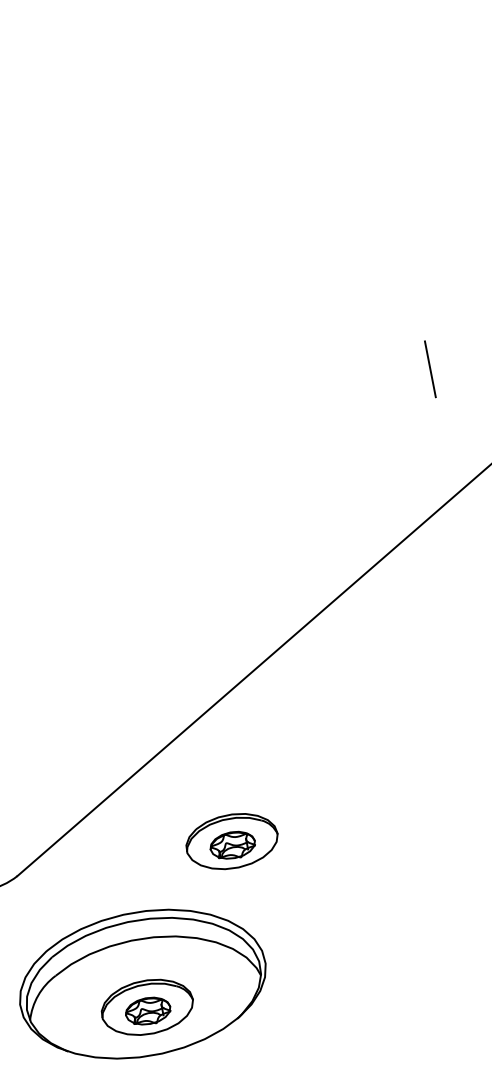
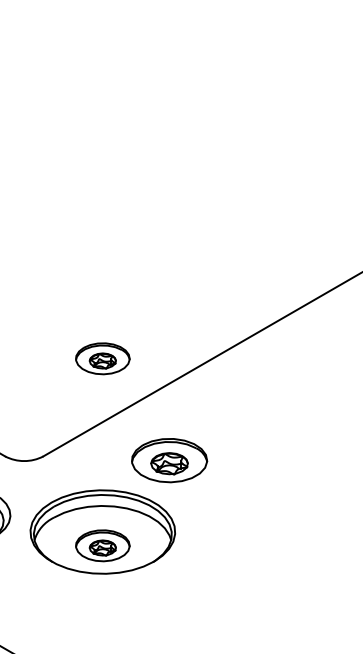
line: (430, 368) -> (335, 212), removed
part: (85, 691) -> (102, 358), added
part: (231, 841) -> (169, 460), size x1.4

